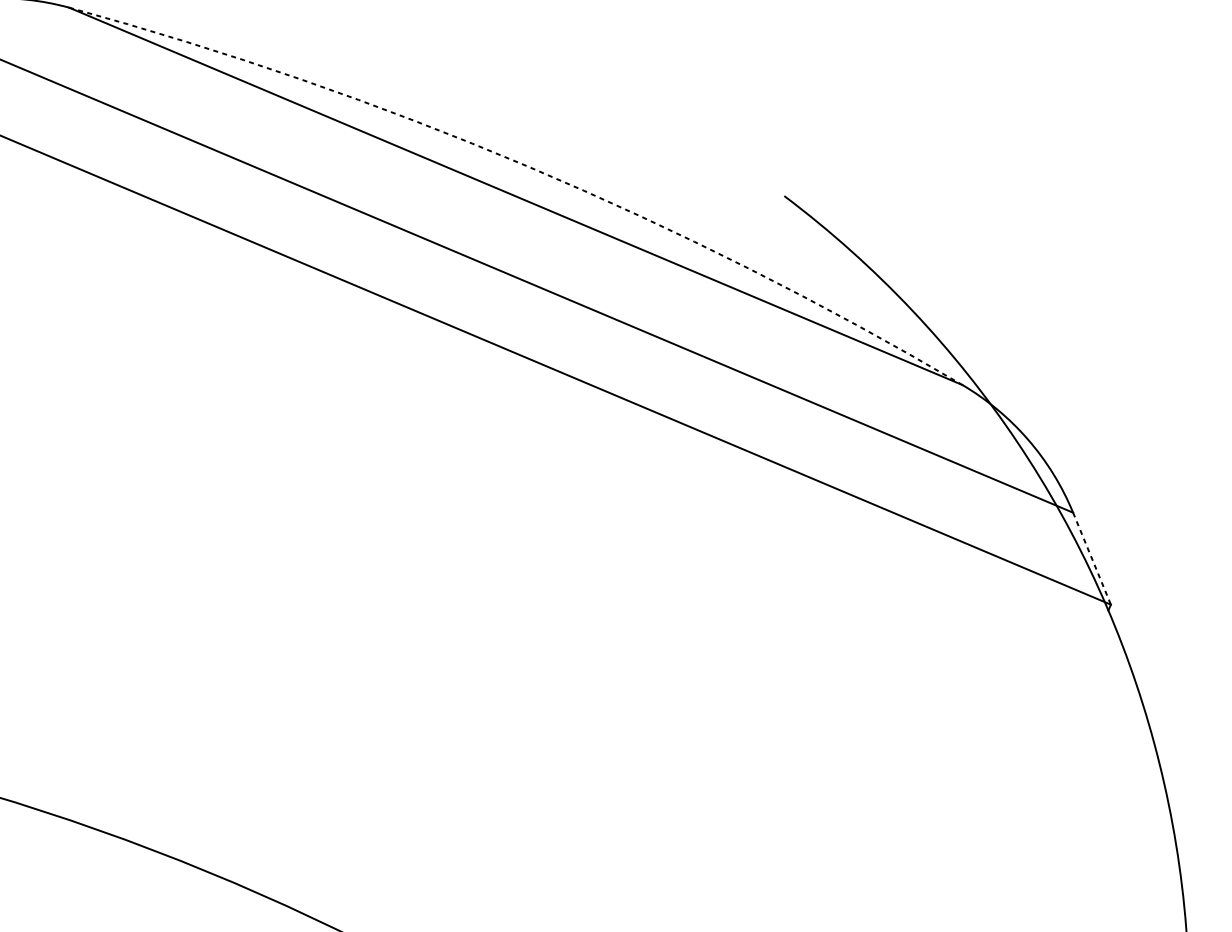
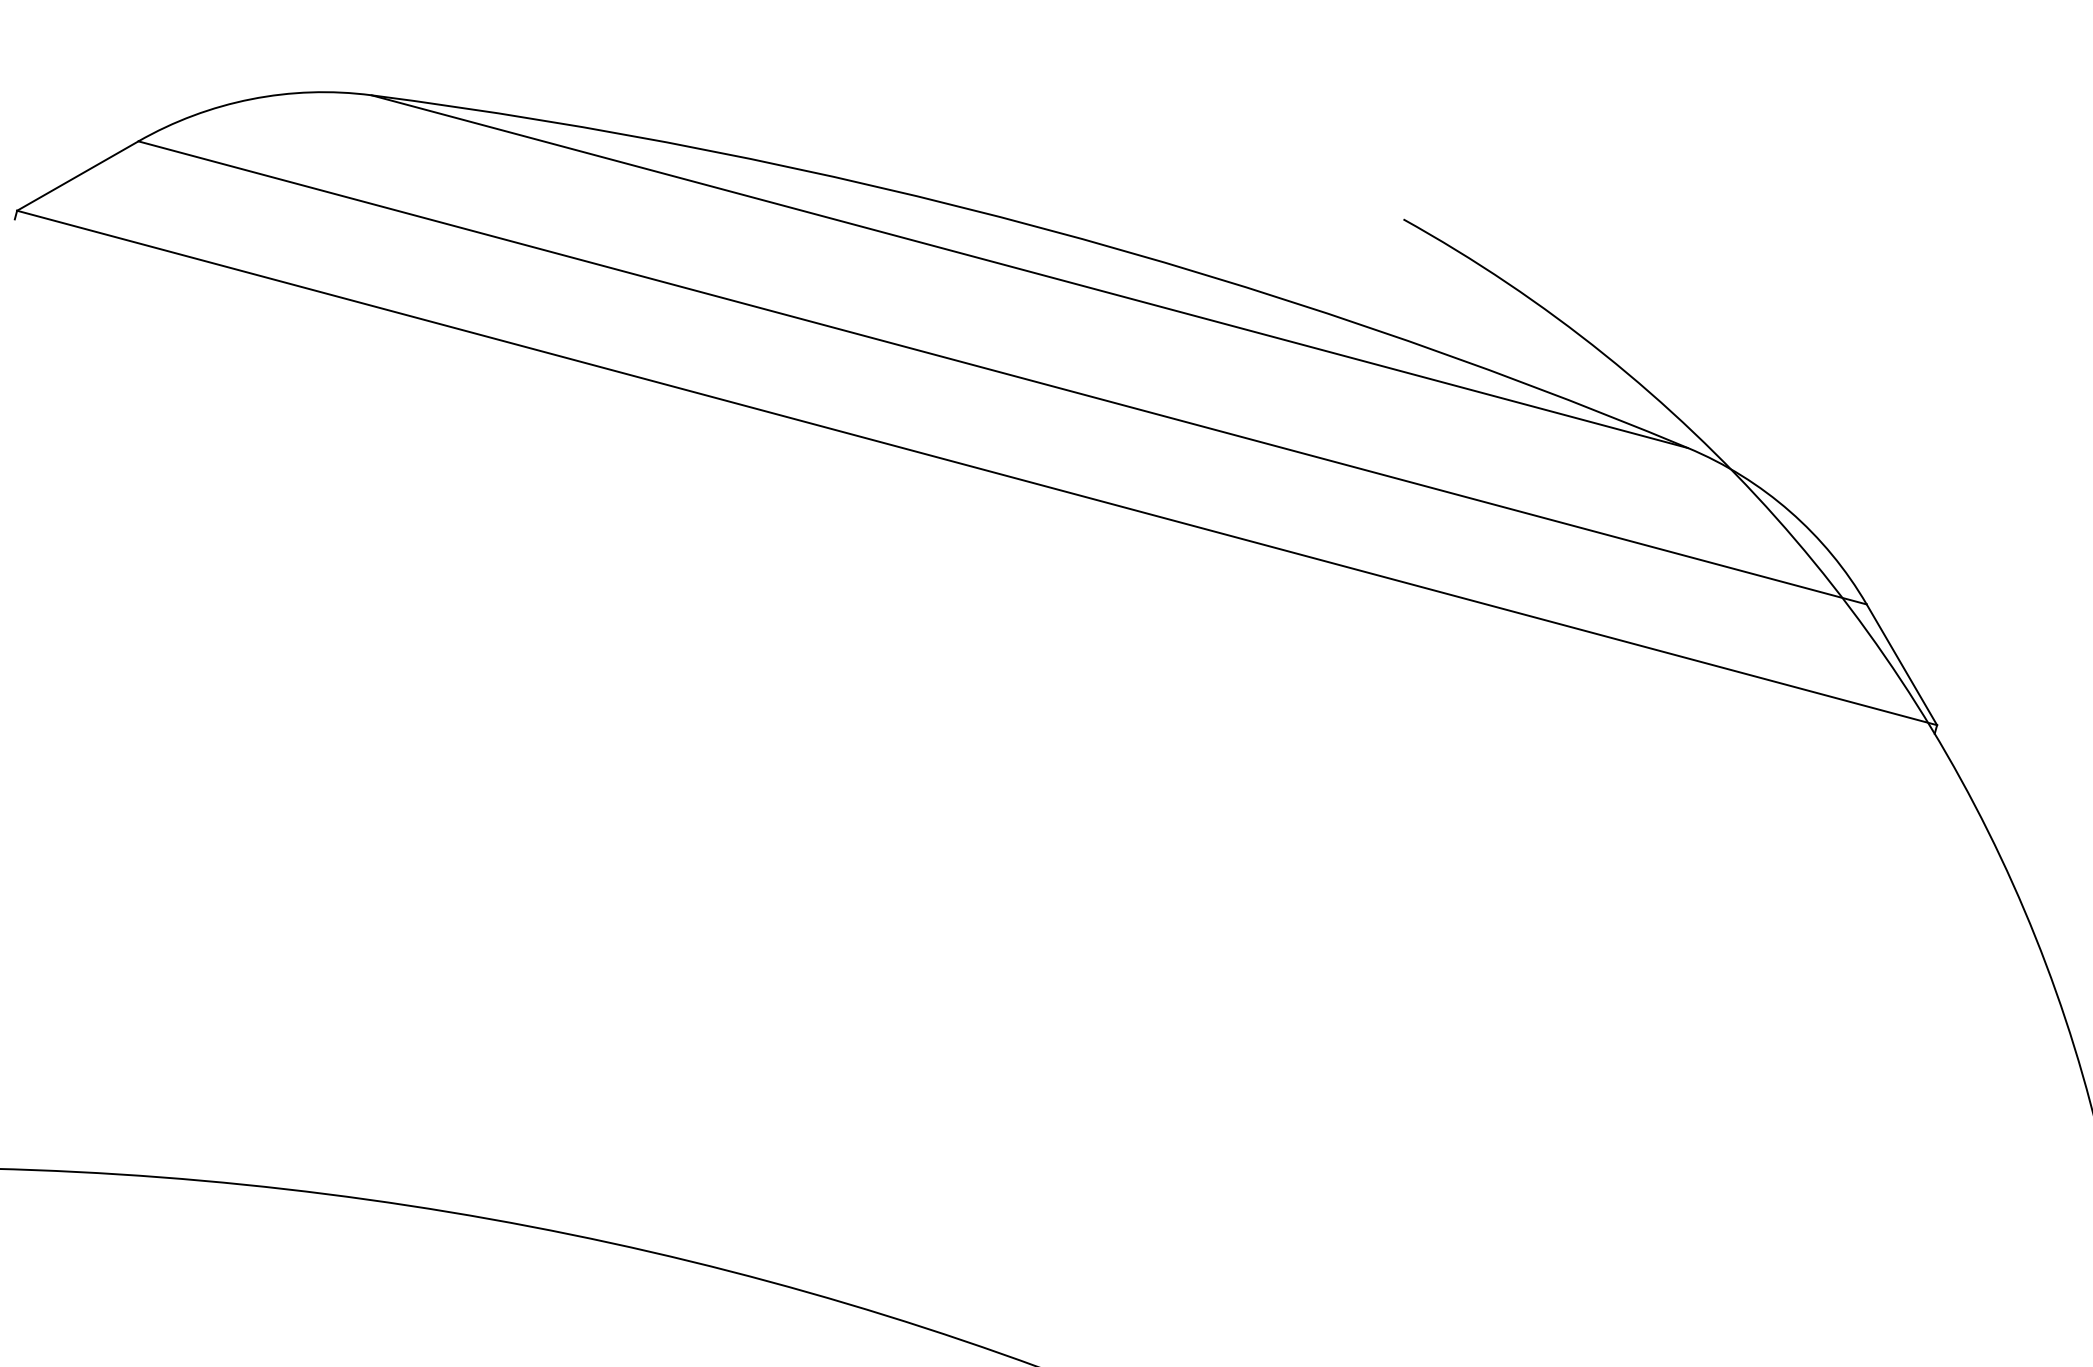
arc: (528, 166) -> (1041, 227), dashed -> solid
line: (1091, 558) -> (1901, 664), dashed -> solid

